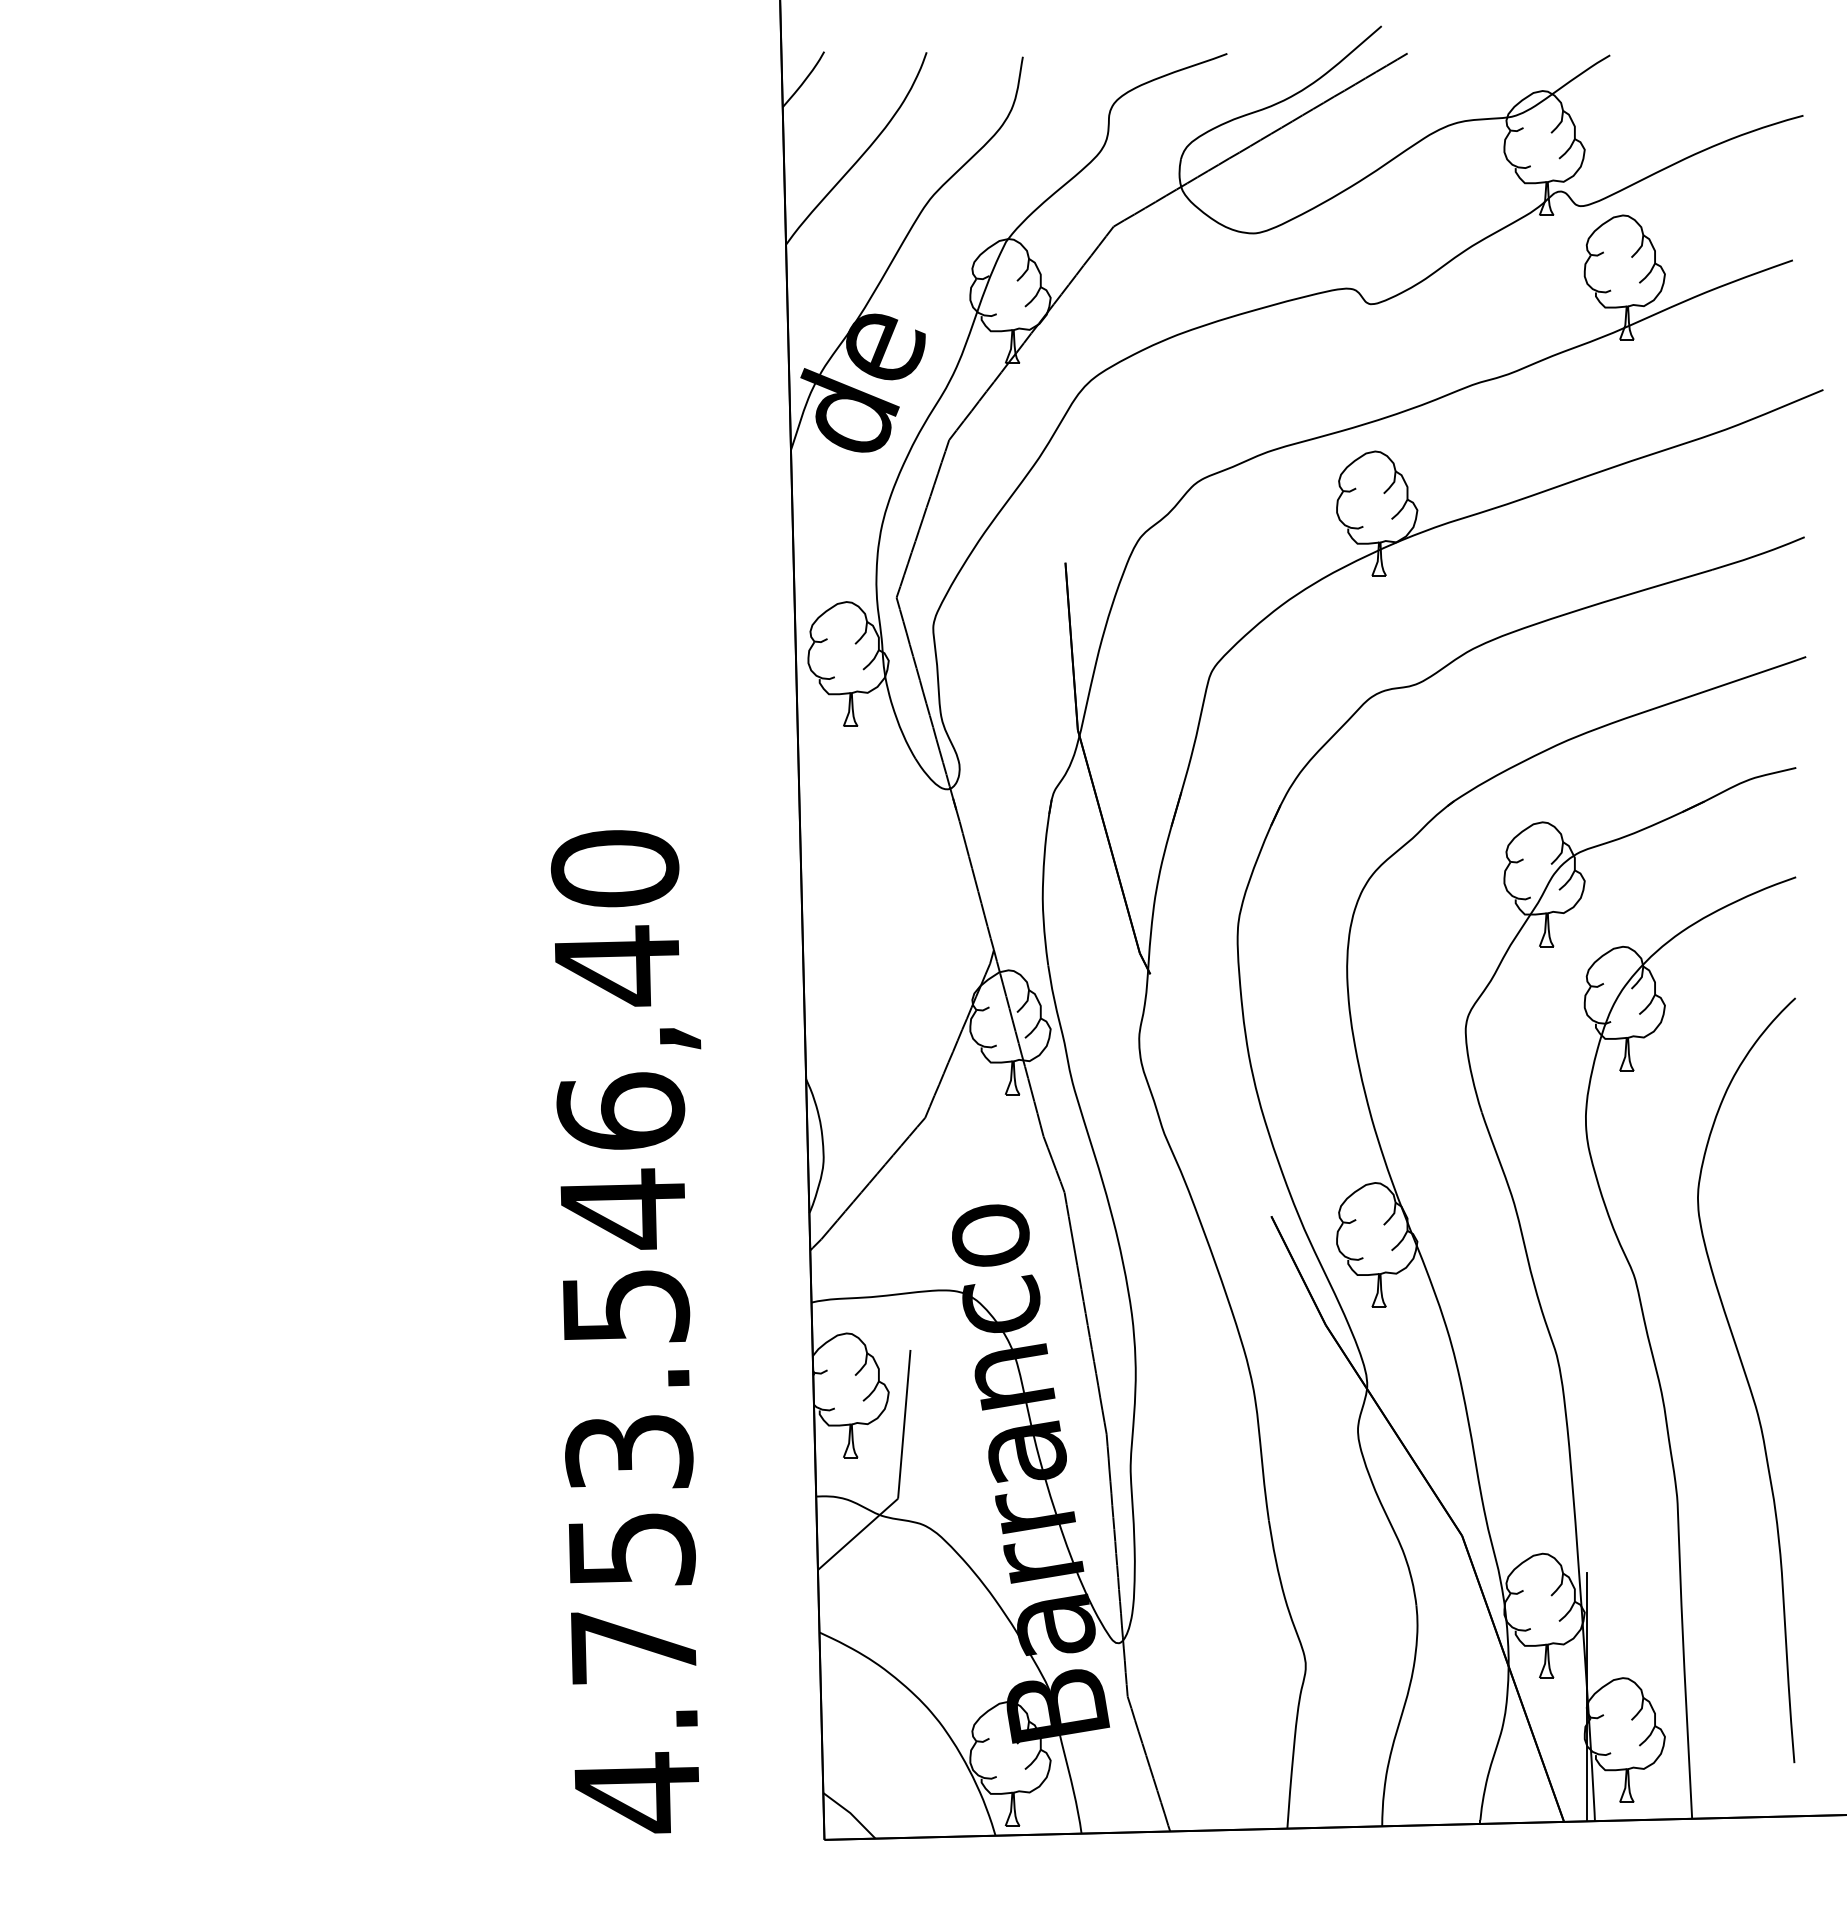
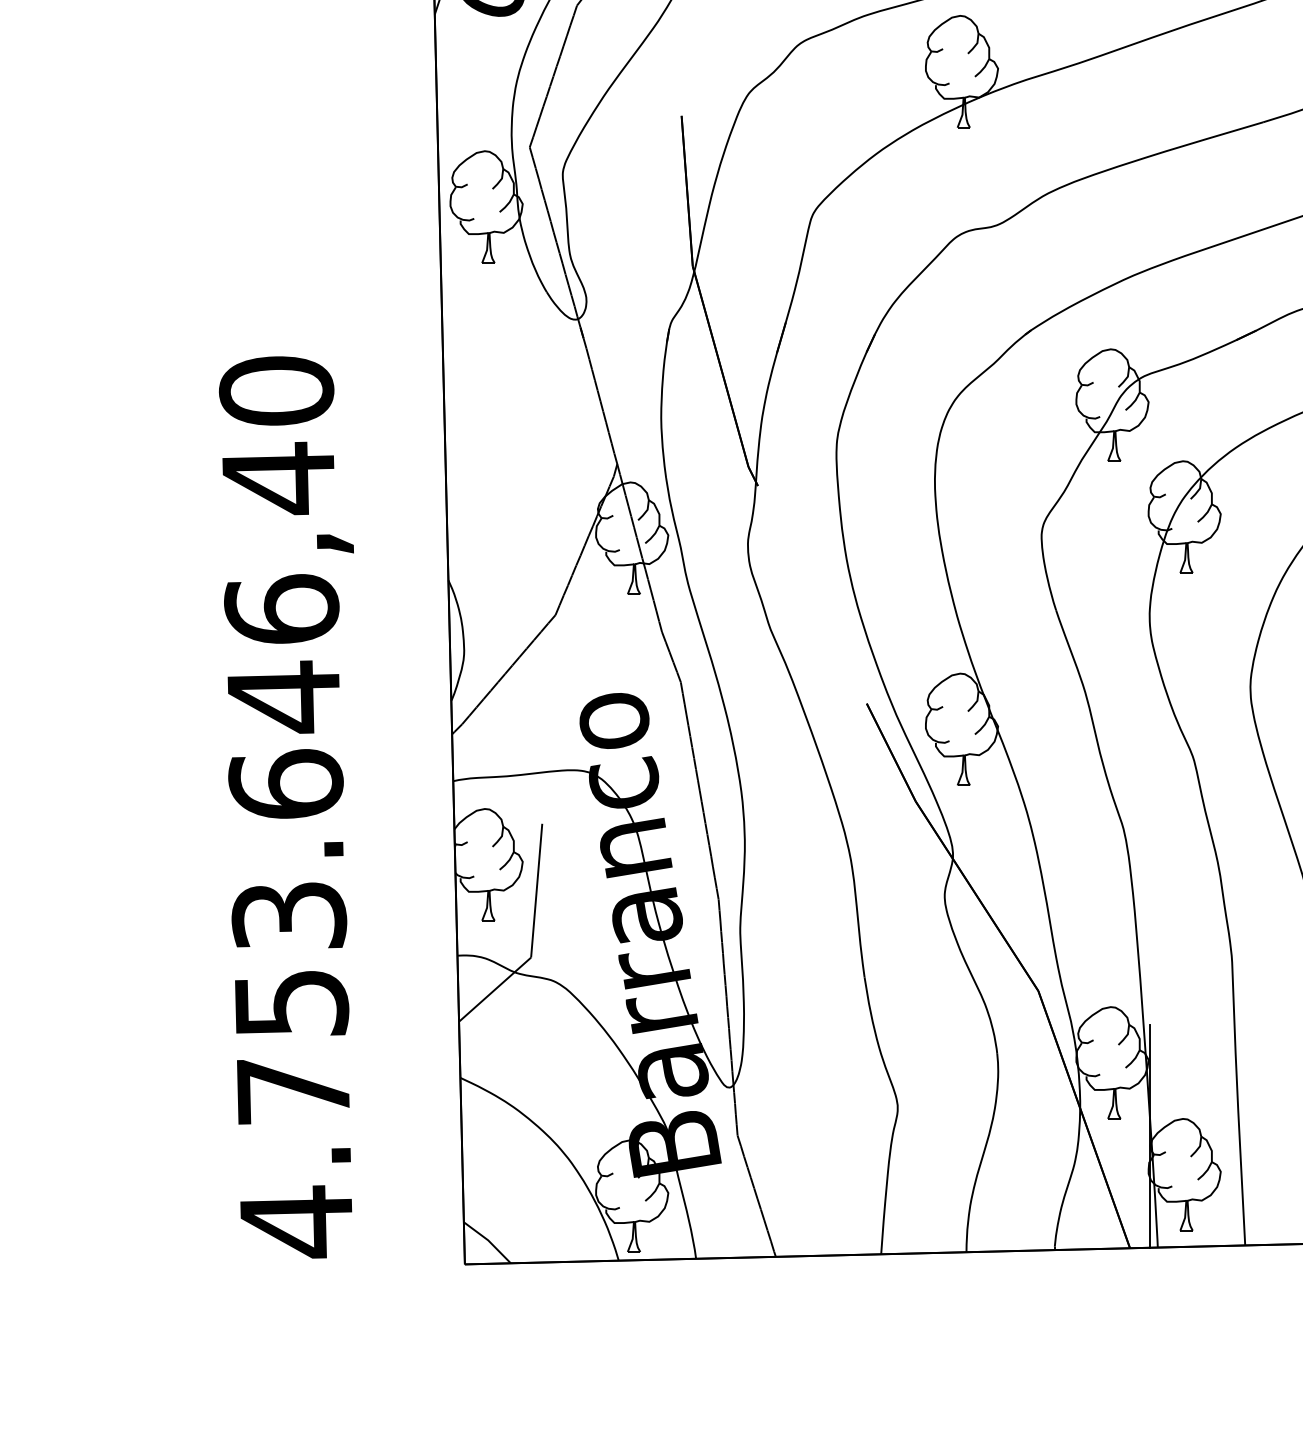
text: (625, 1305) -> (285, 783), 4.753.546,40 -> 4.753.646,40

